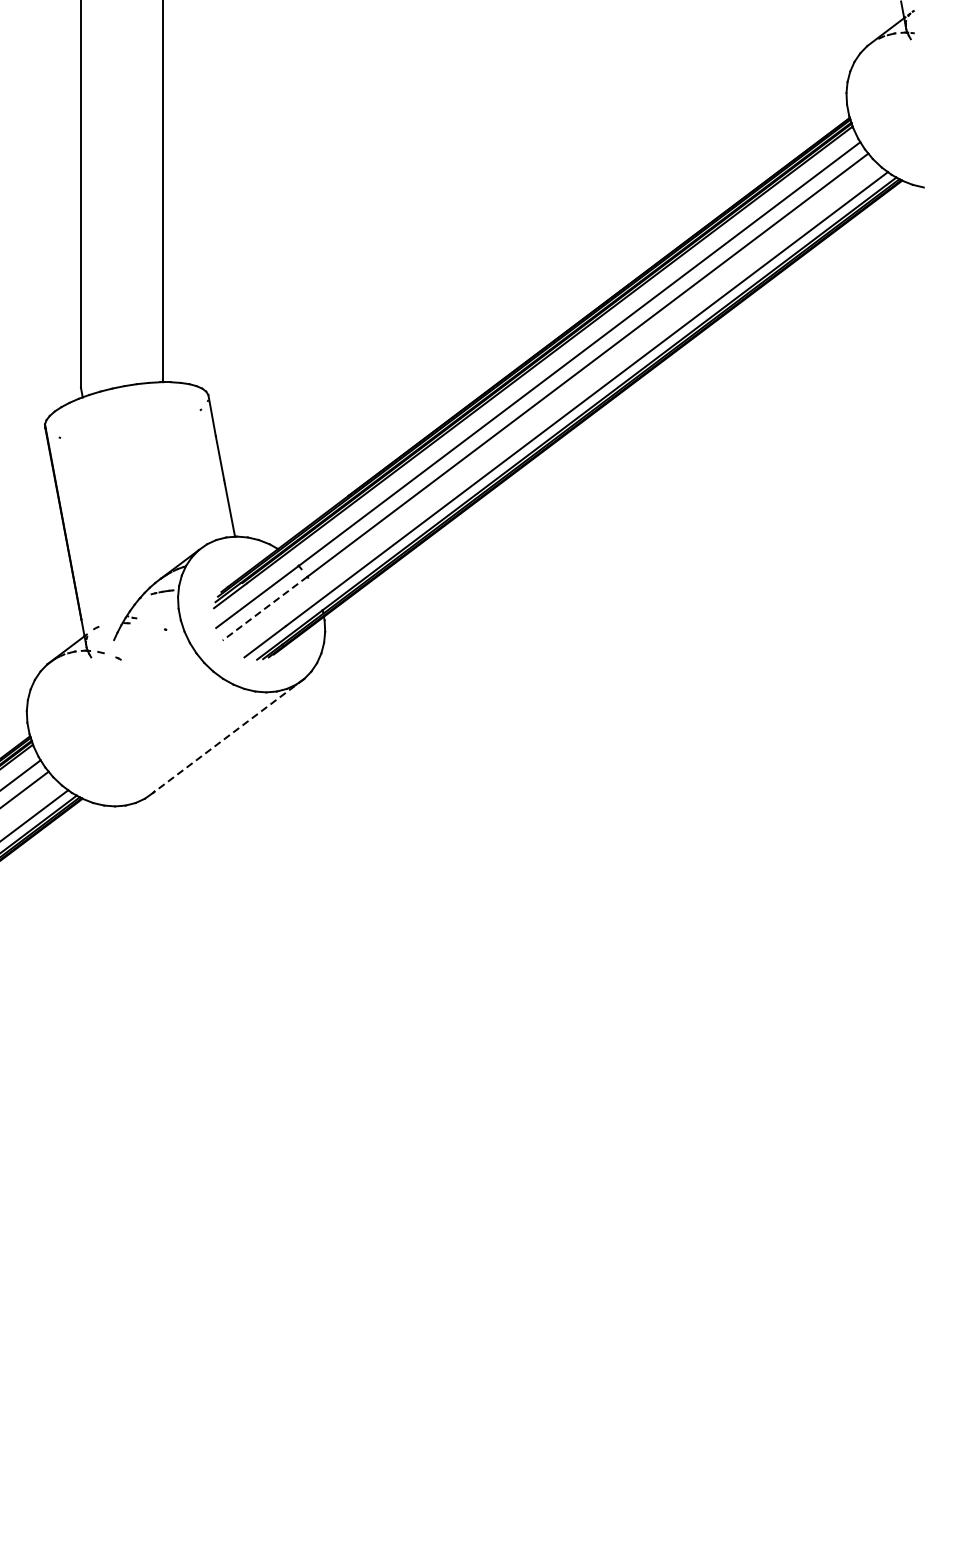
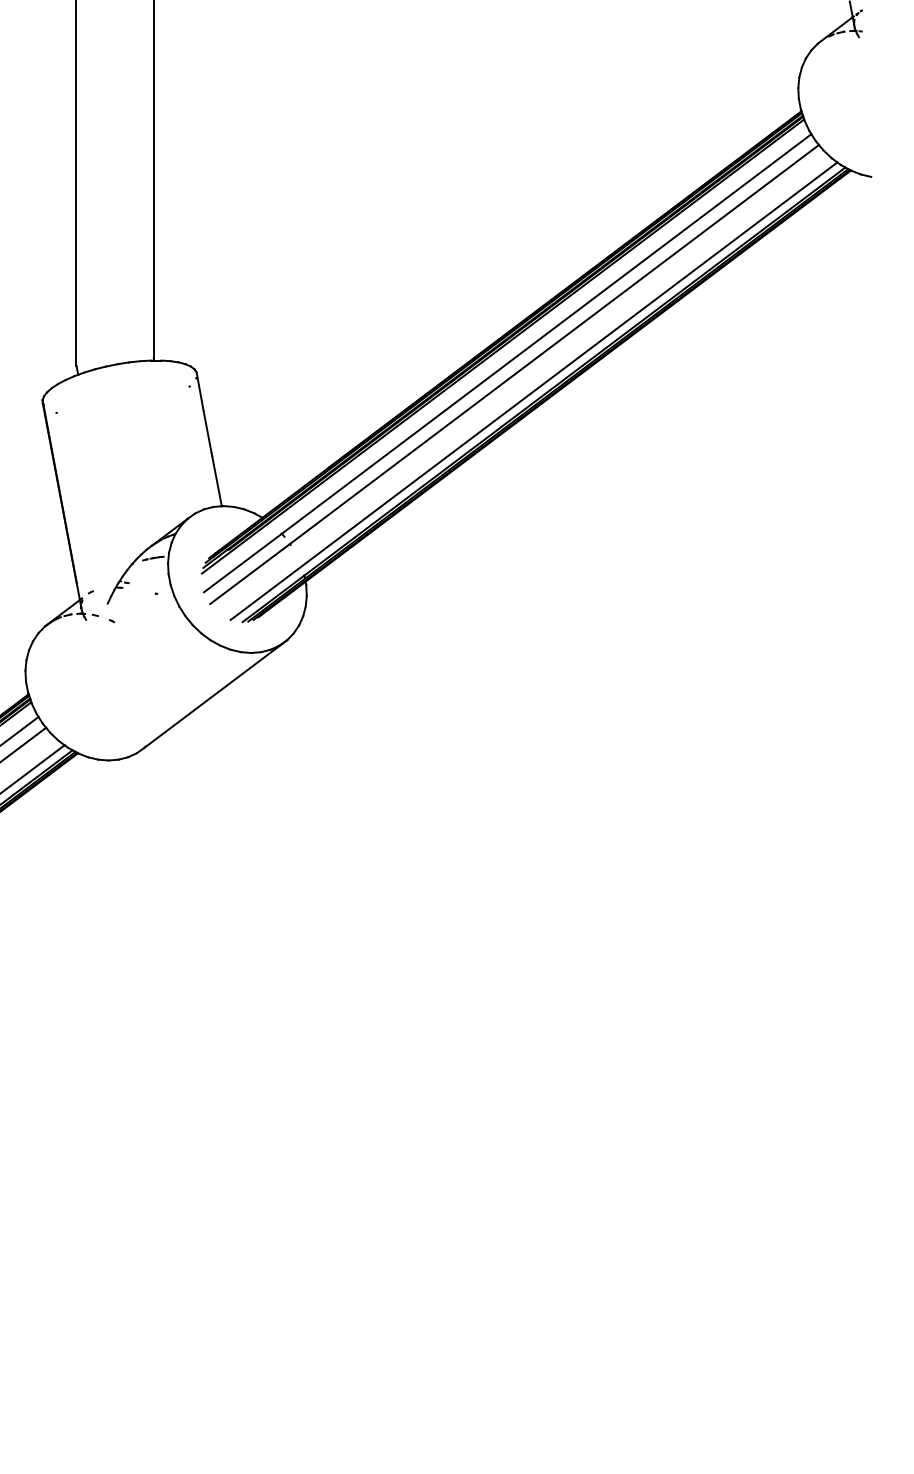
line: (265, 609) -> (250, 574), dashed -> solid
line: (228, 736) -> (215, 694), dashed -> solid

